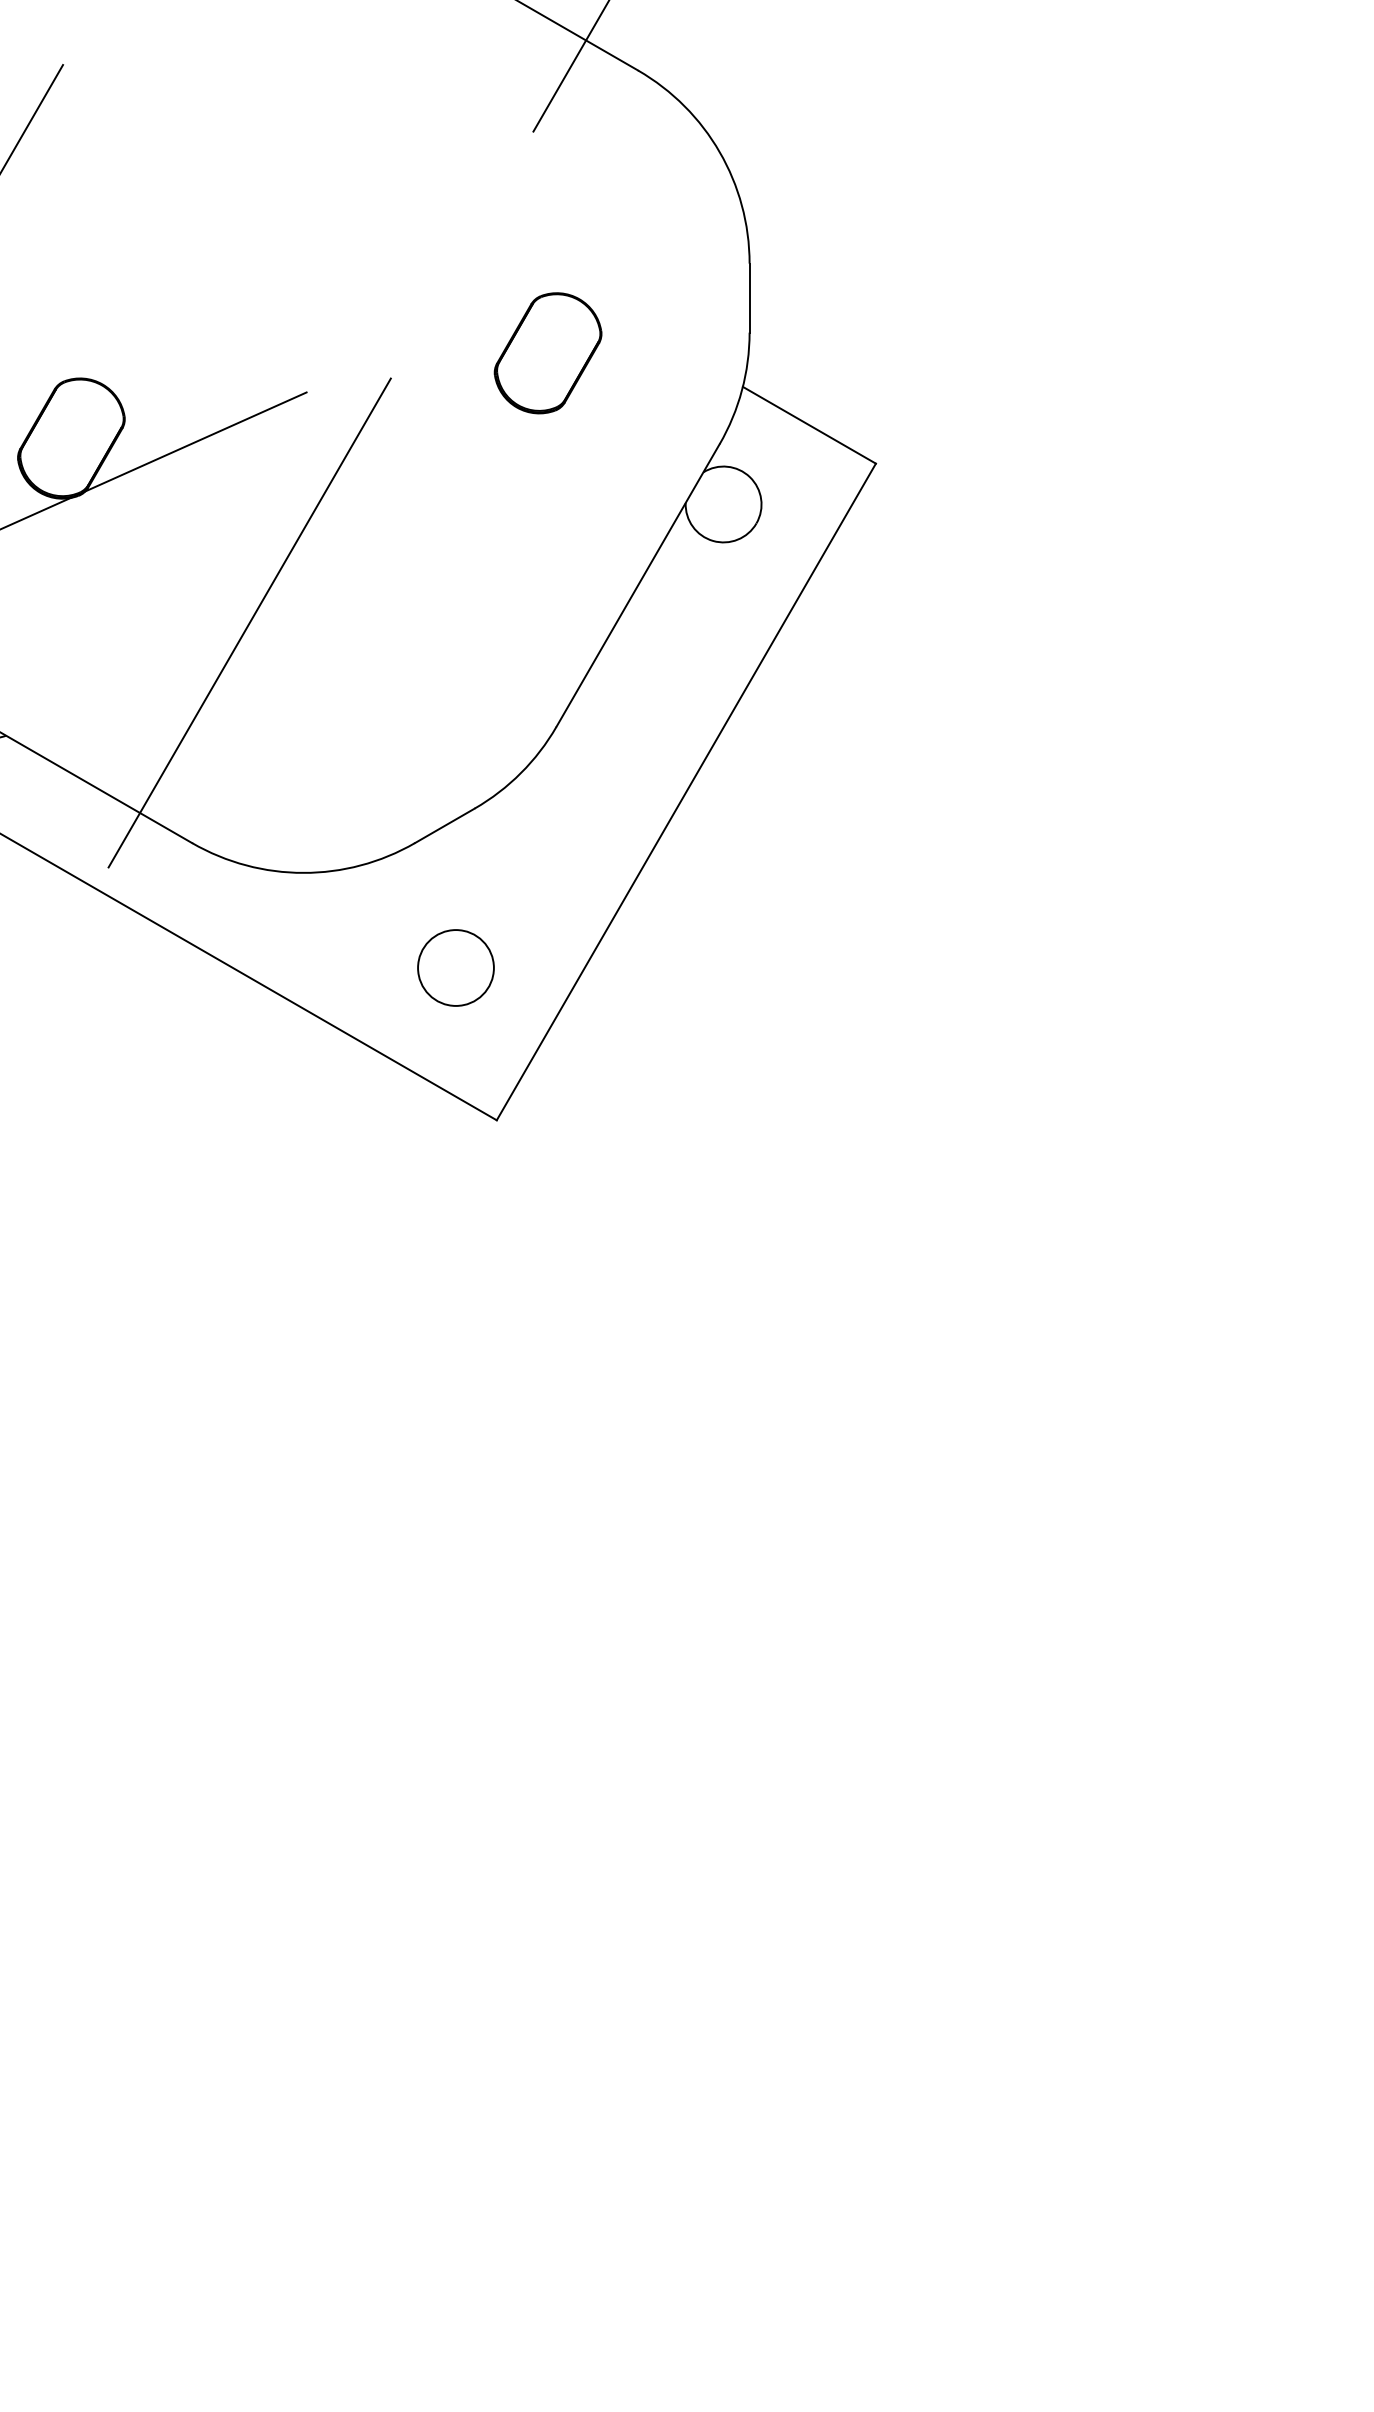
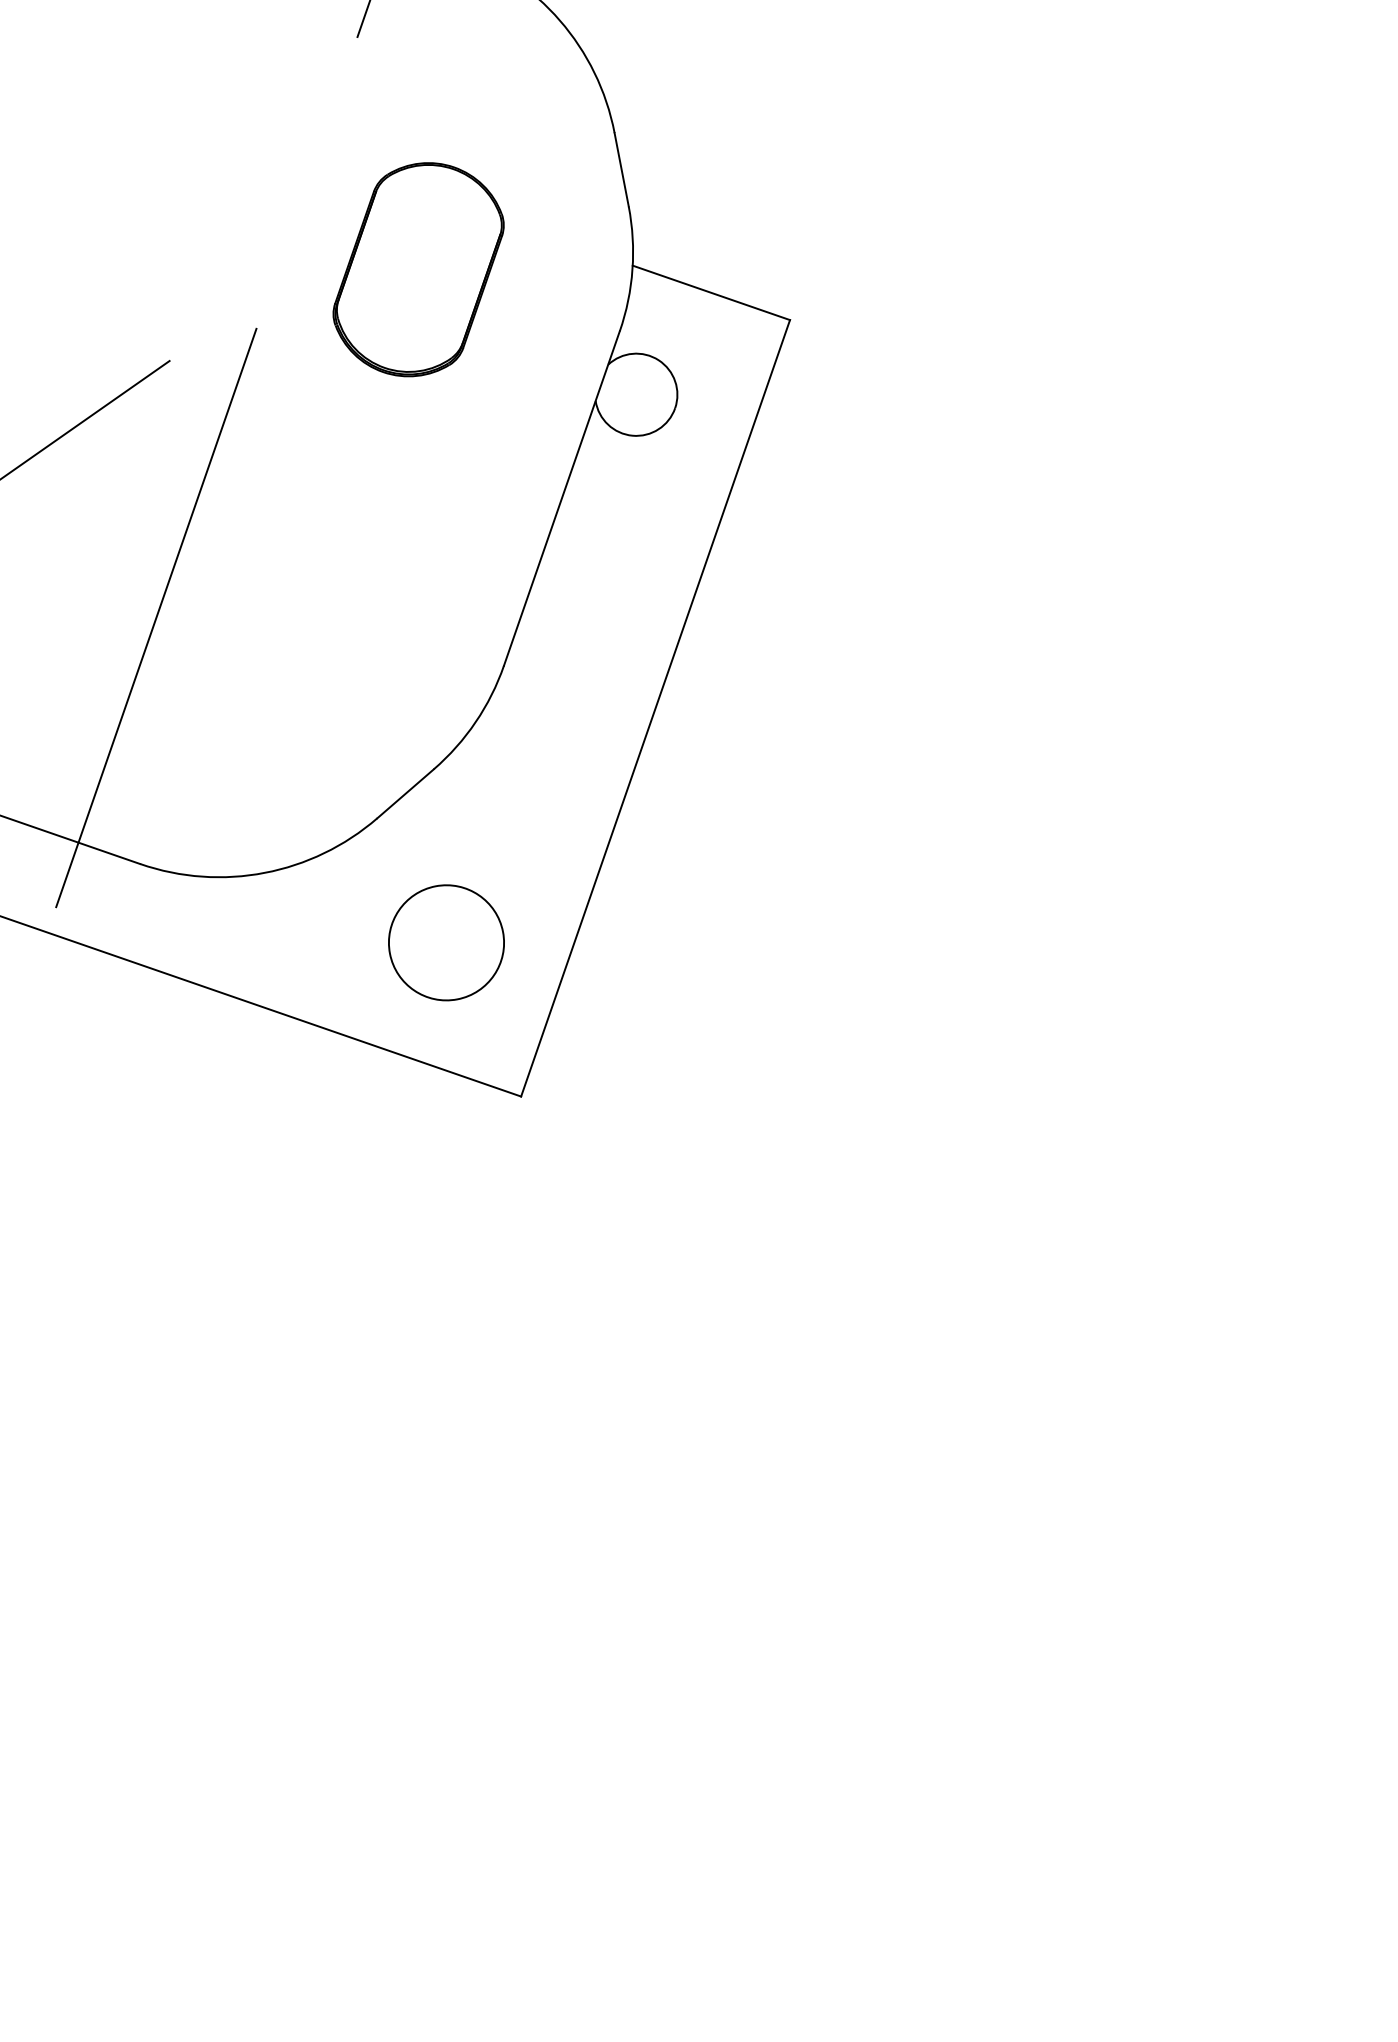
part: (547, 353) -> (417, 270), size x1.6
circle: (455, 967) -> (445, 942), size x1.4

